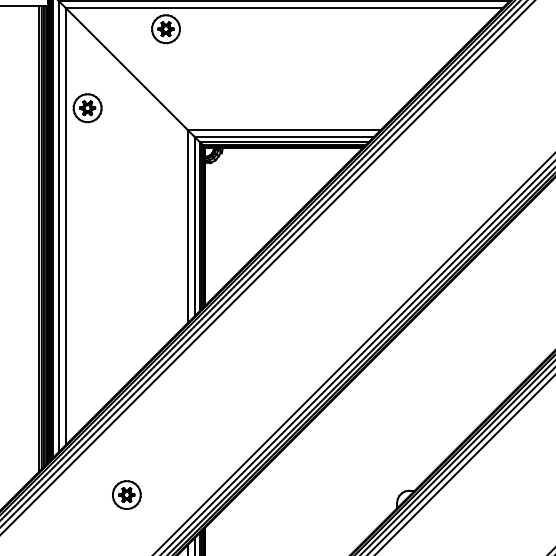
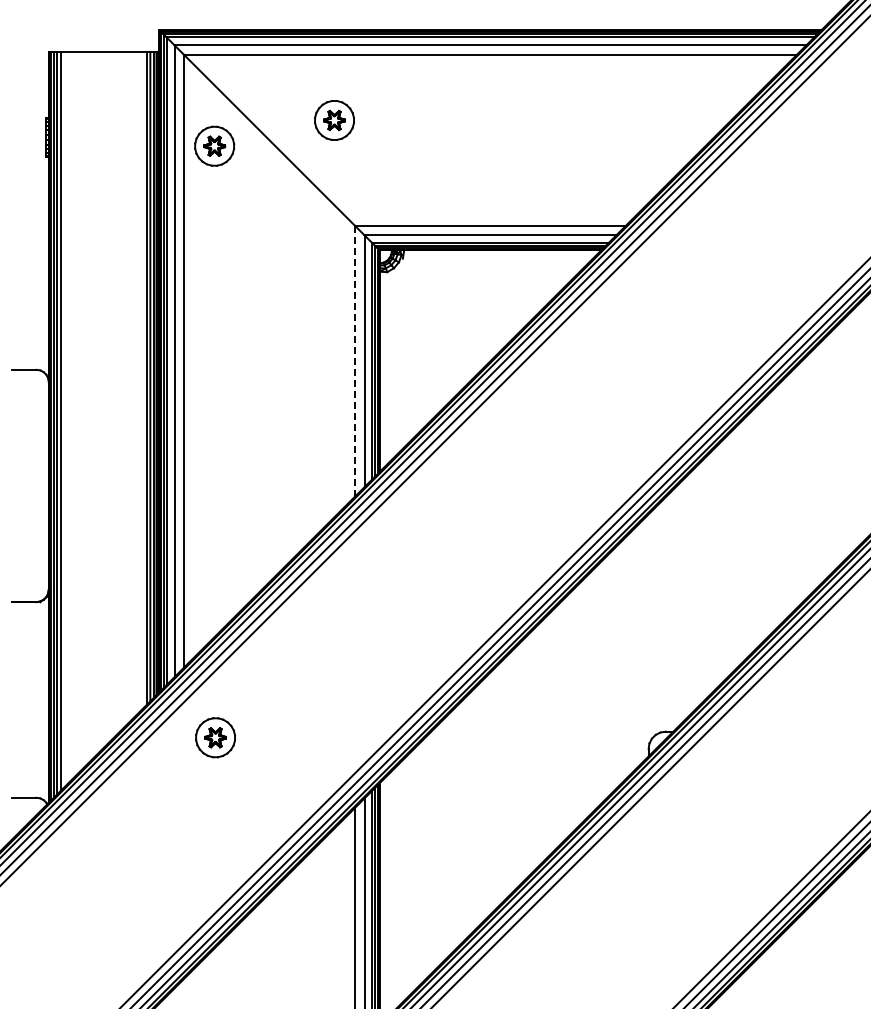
part: (166, 29) -> (334, 120), moved
part: (87, 107) -> (214, 145), moved
line: (188, 226) -> (355, 361), solid -> dashed
part: (126, 494) -> (215, 737), moved

